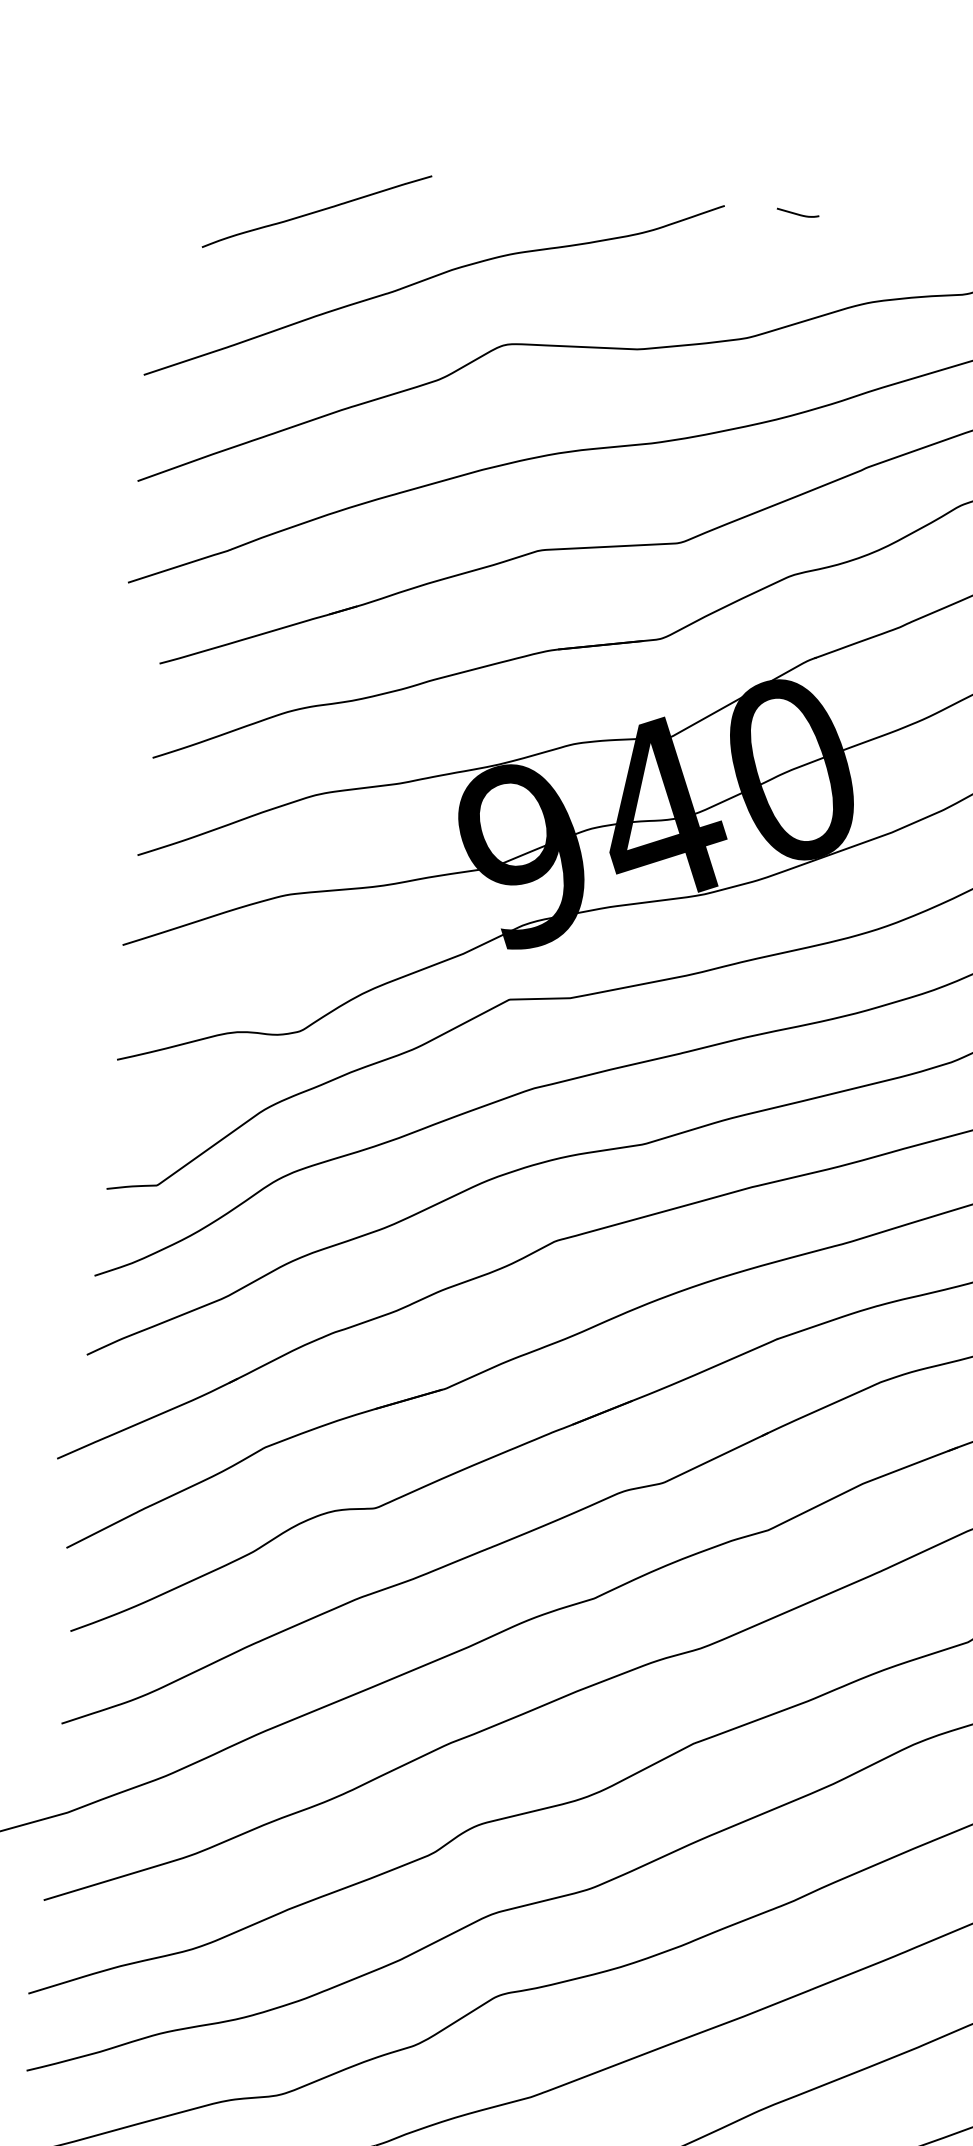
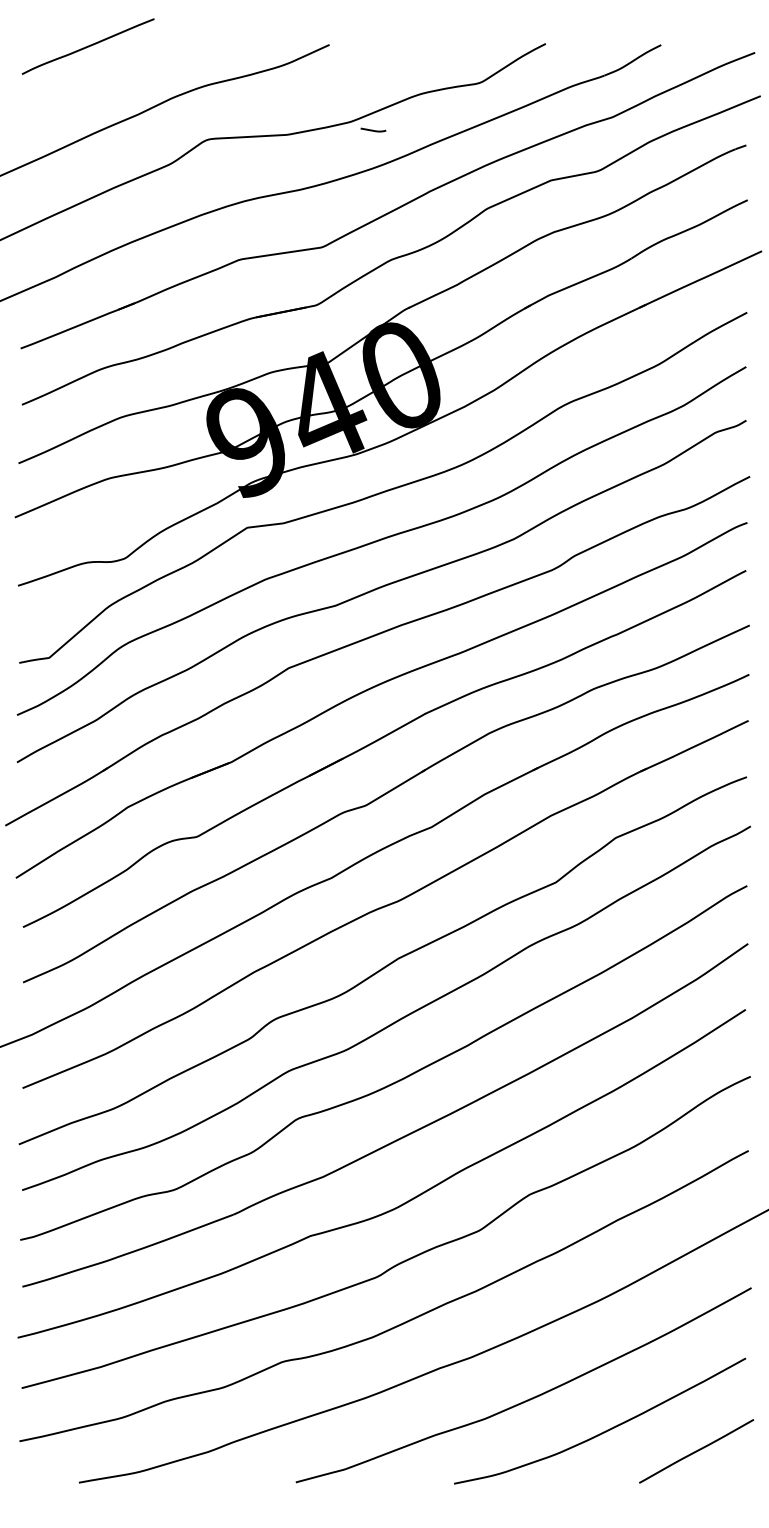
line: (315, 211) -> (87, 46), moved
curve: (796, 212) -> (372, 129), moved

